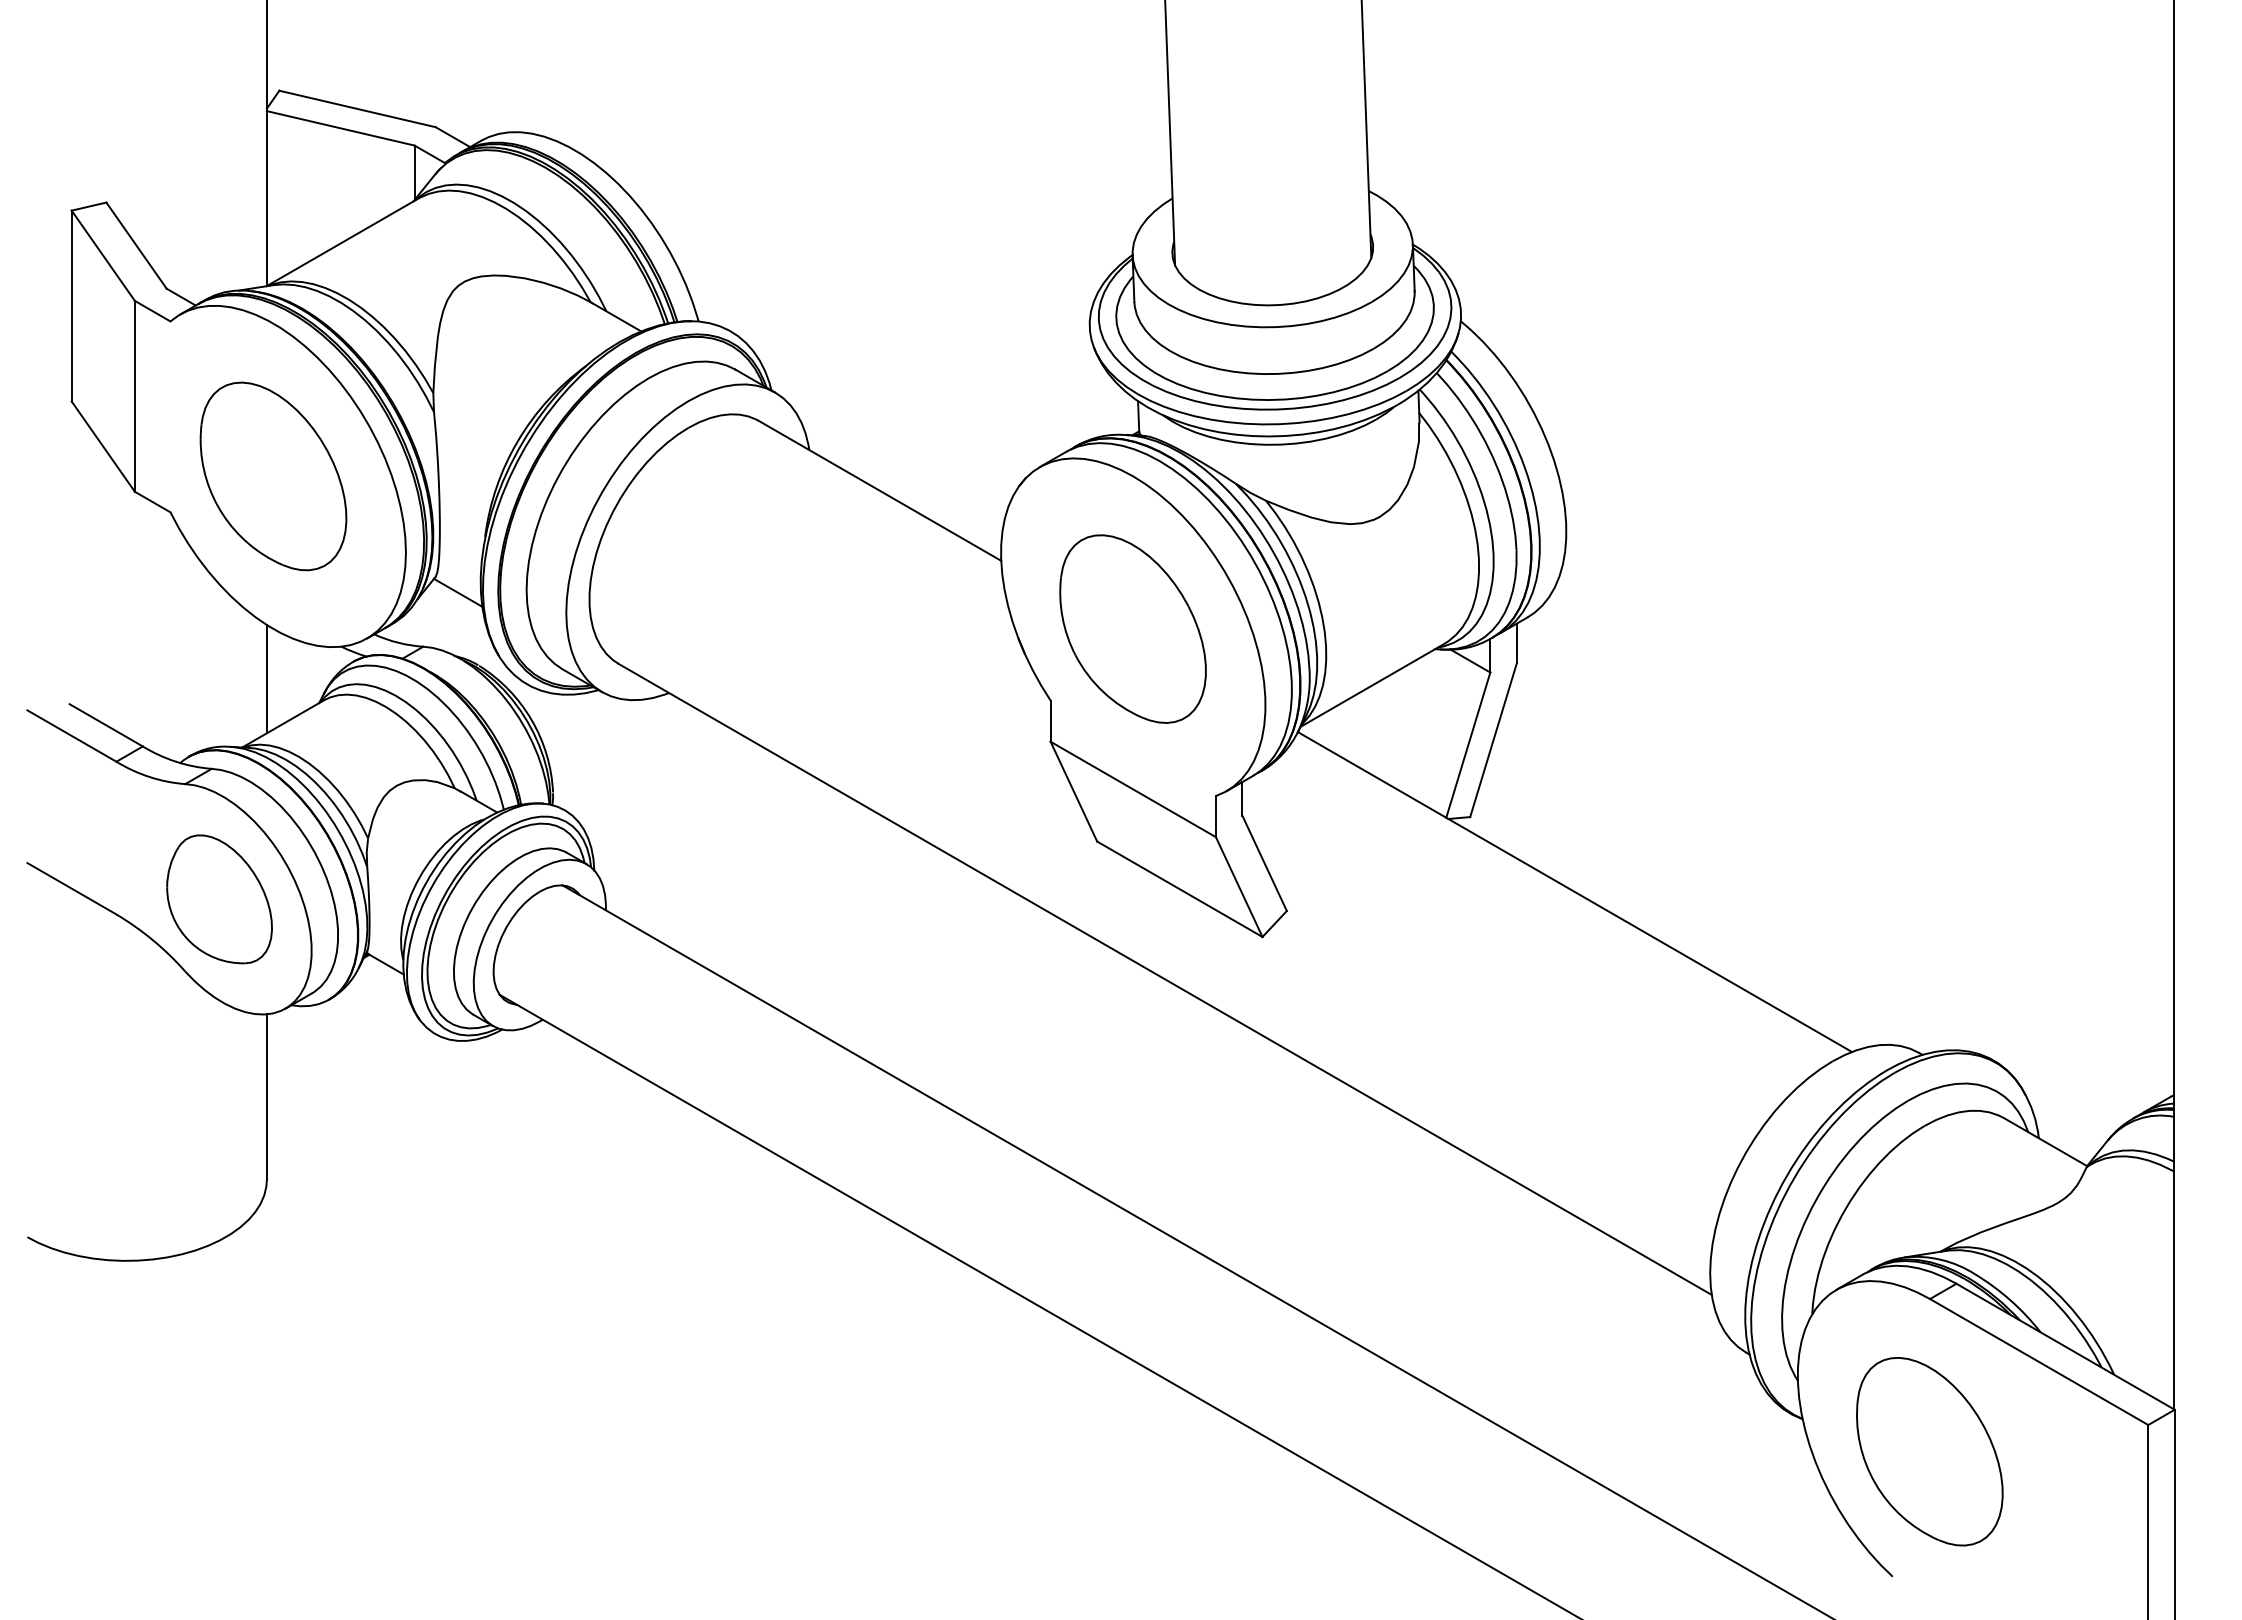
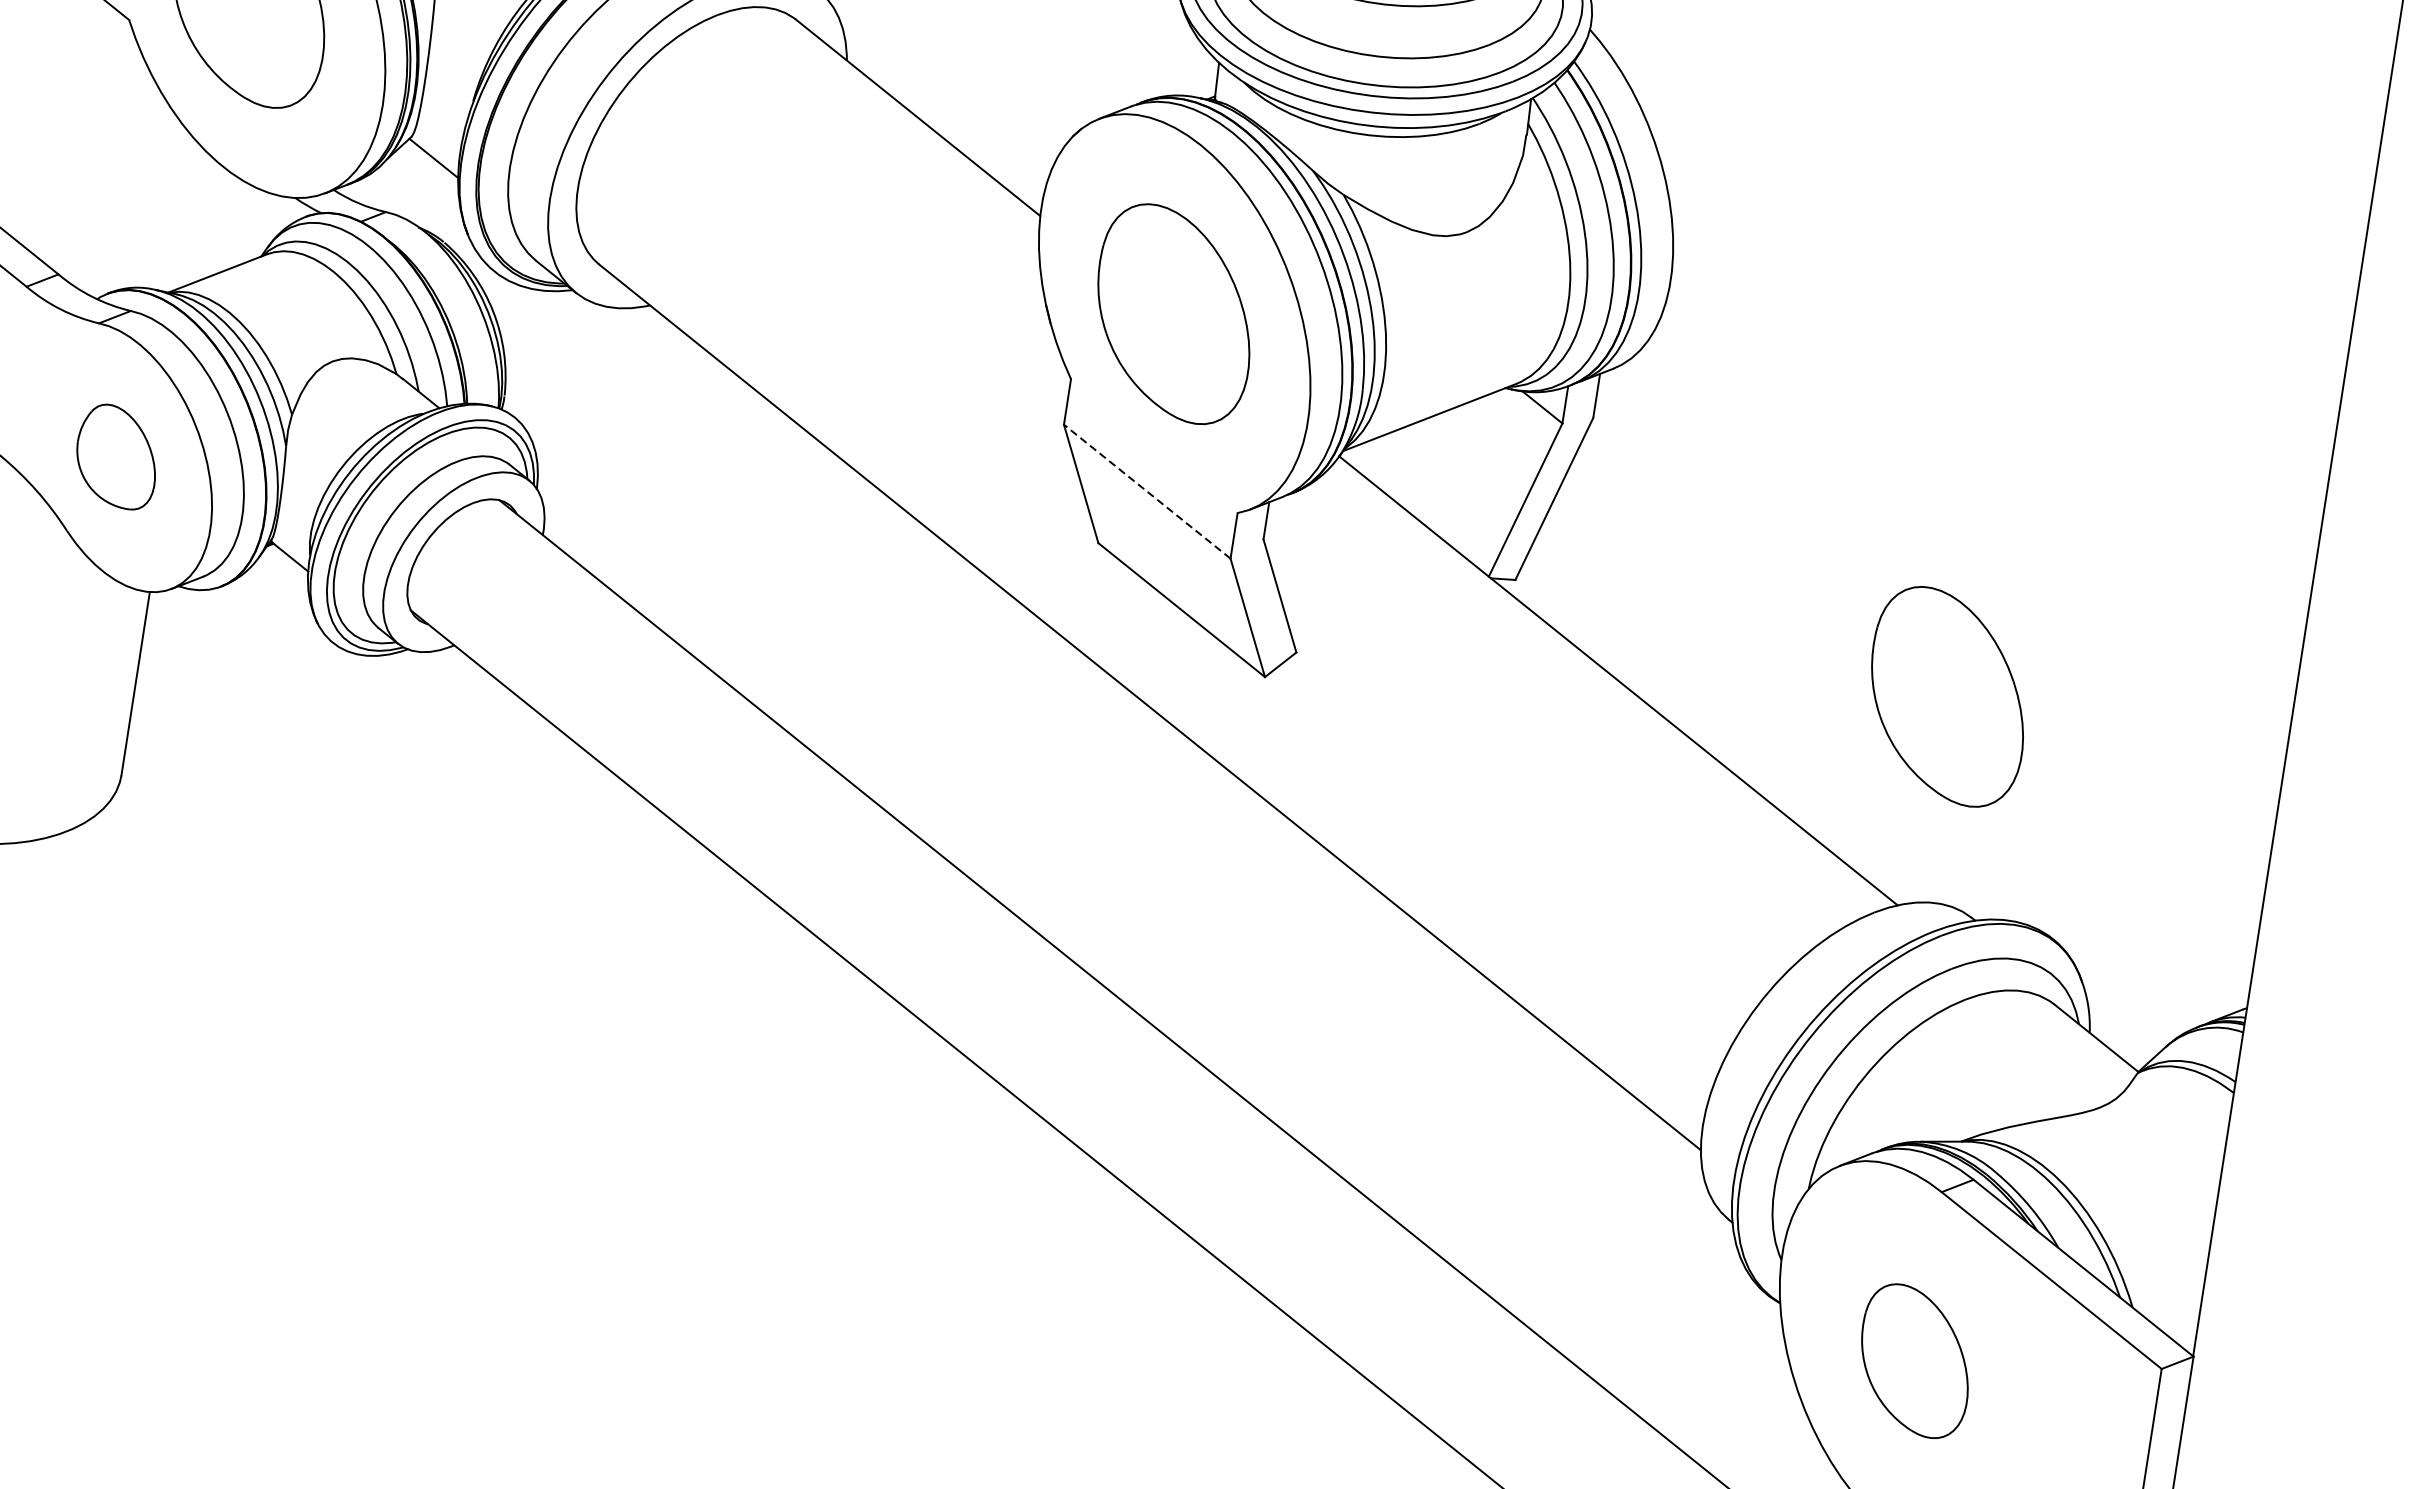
line: (266, 679) -> (206, 221), removed
line: (1132, 789) -> (1146, 491), solid -> dashed
part: (1867, 860) -> (1947, 696), added
part: (219, 899) -> (117, 456), size x0.7
part: (1929, 1451) -> (1915, 1360), size x0.7

